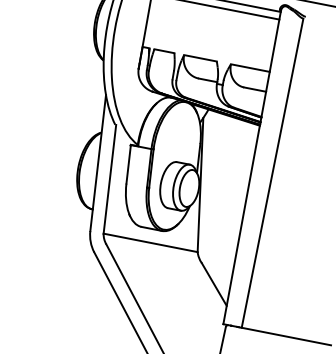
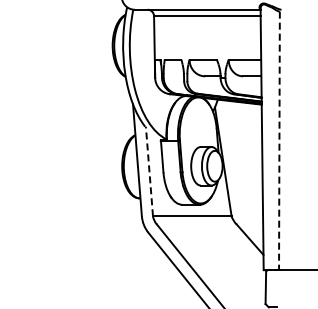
line: (272, 173) -> (279, 141), solid -> dashed
line: (109, 179) -> (149, 171), solid -> dashed

